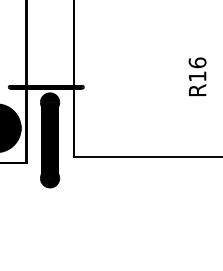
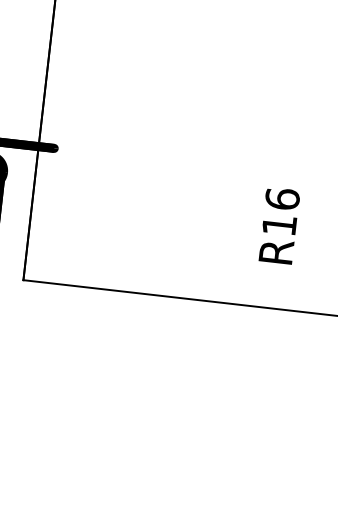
text: (197, 76) -> (279, 225), moved

